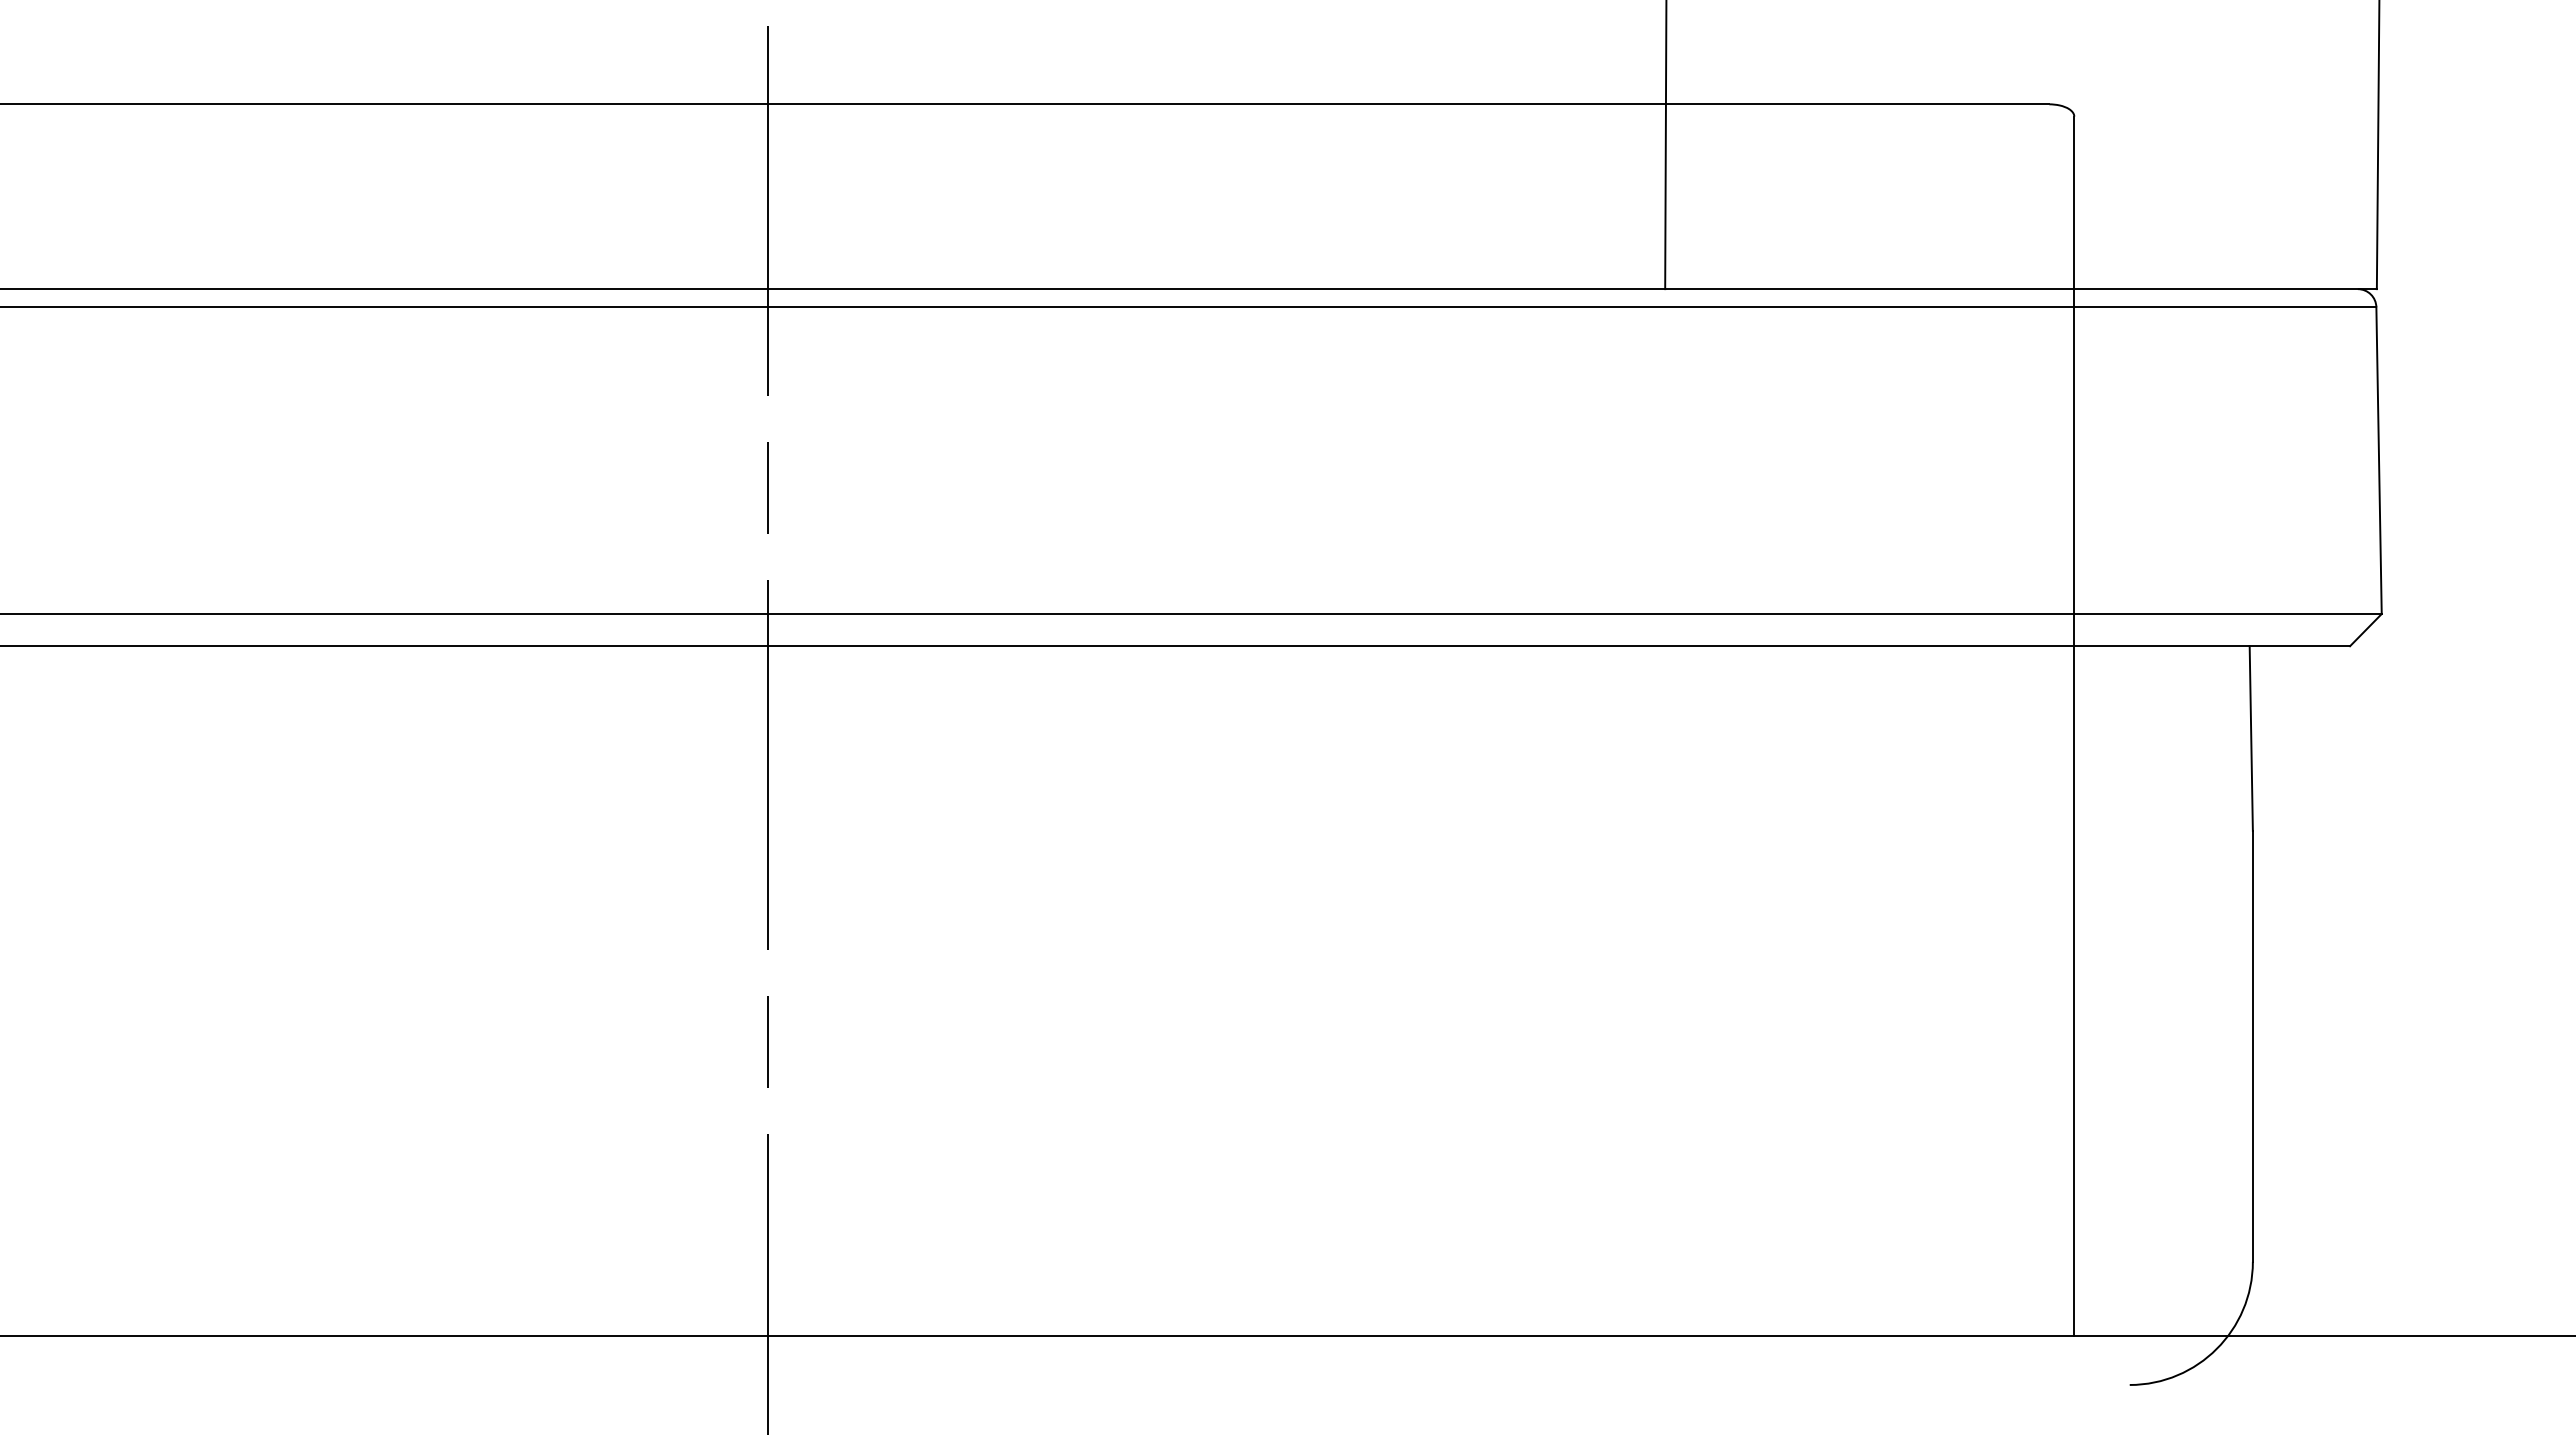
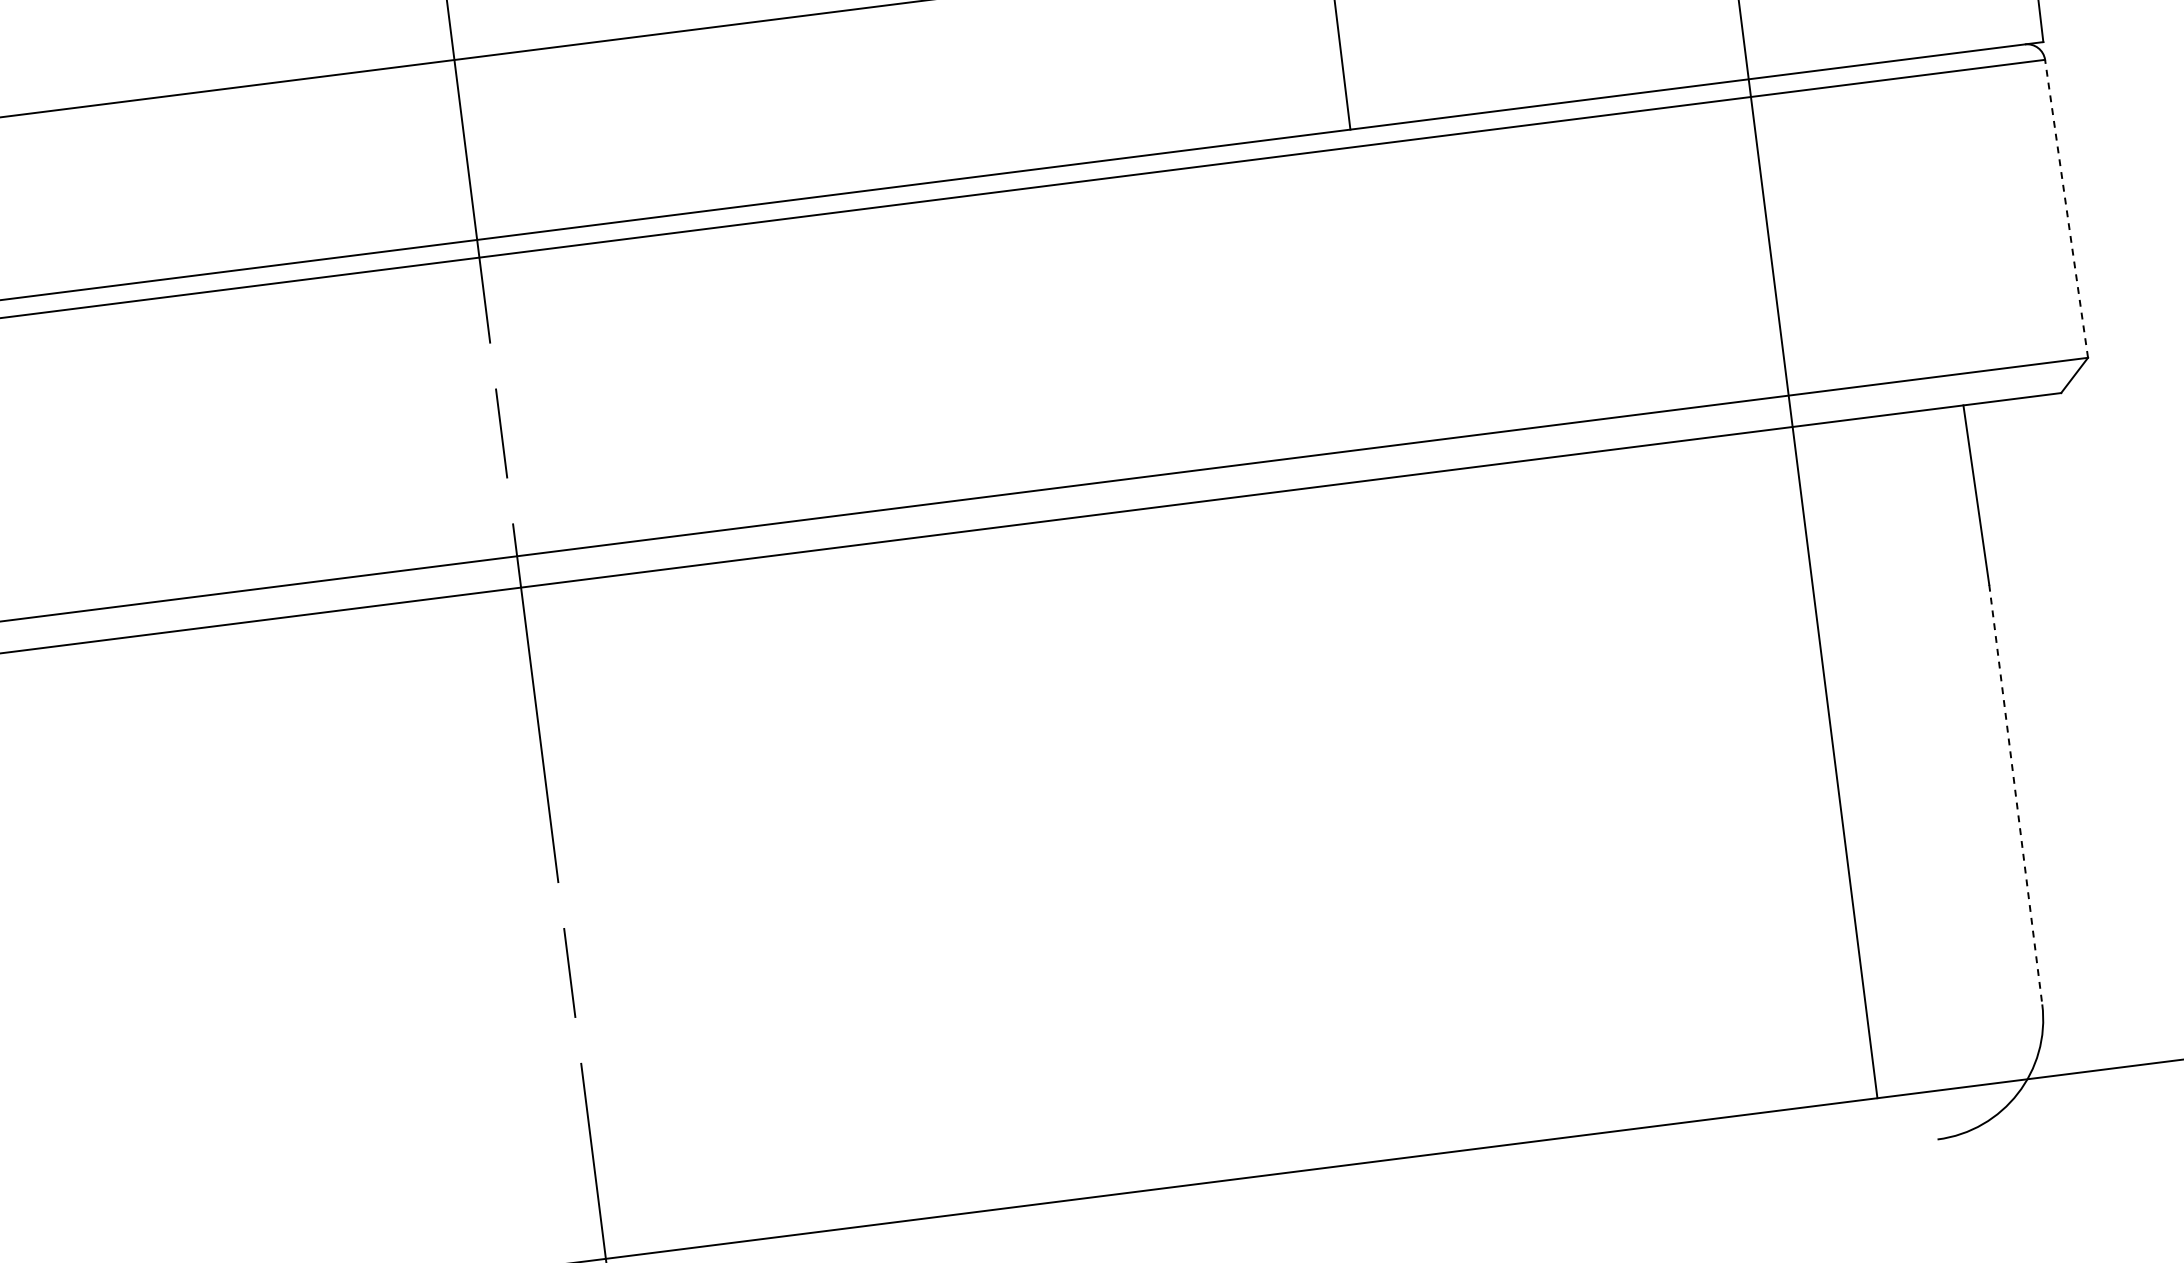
line: (2379, 460) -> (2066, 208), solid -> dashed
line: (2252, 1046) -> (2015, 794), solid -> dashed

